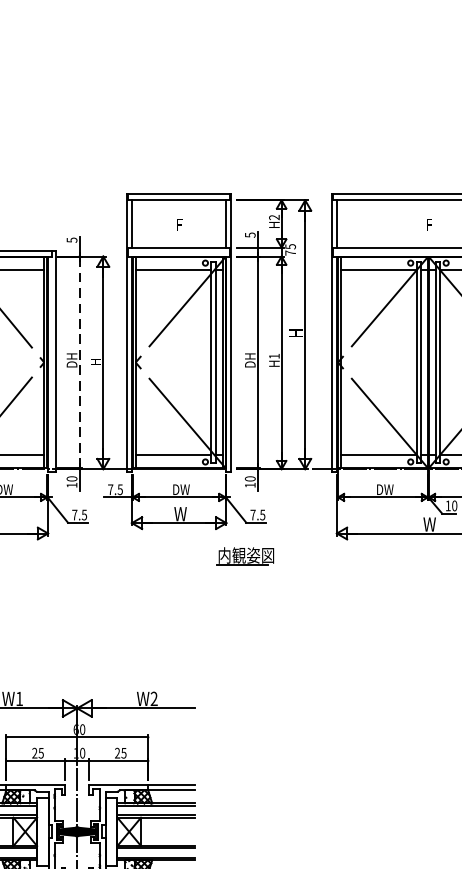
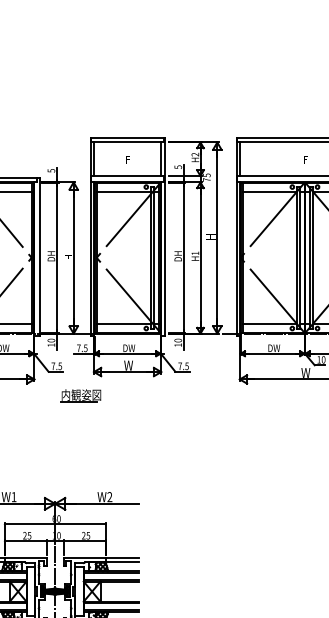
line: (79, 362) -> (56, 257), dashed -> solid
part: (245, 556) -> (80, 395), moved

